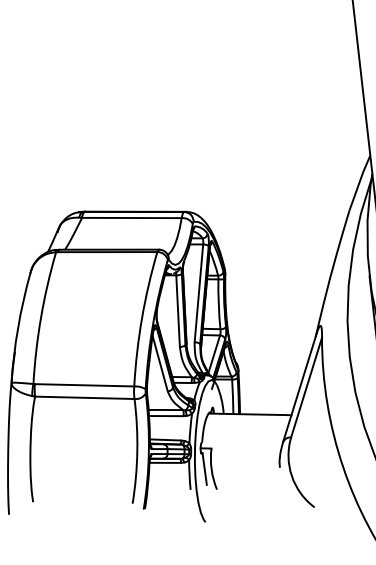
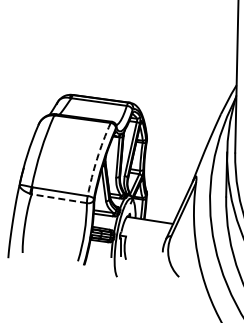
arc: (142, 317) -> (97, 158), solid -> dashed
line: (85, 397) -> (59, 198), solid -> dashed

